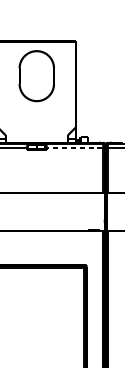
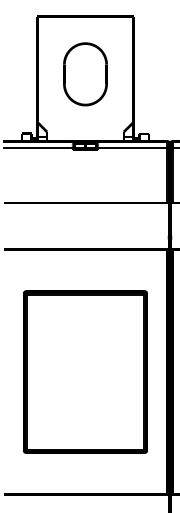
part: (36, 76) -> (85, 74), moved
line: (75, 147) -> (132, 147), dashed -> solid

